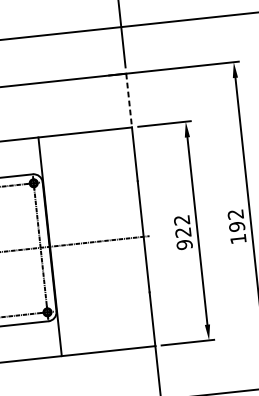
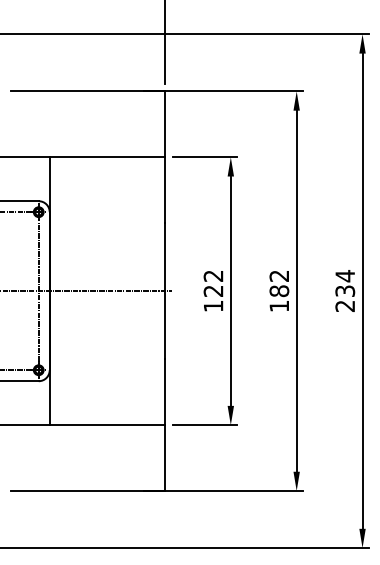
line: (128, 100) -> (164, 124), dashed -> solid
text: (237, 227) -> (279, 291), 192 -> 182
text: (184, 245) -> (213, 306), 922 -> 122

